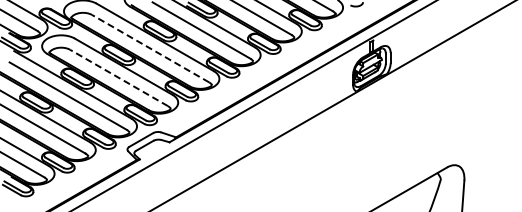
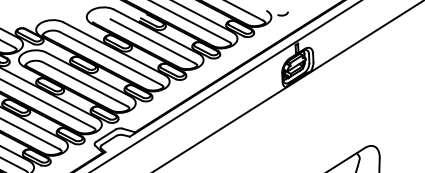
line: (150, 48) -> (110, 58), dashed -> solid
line: (118, 77) -> (84, 83), dashed -> solid

